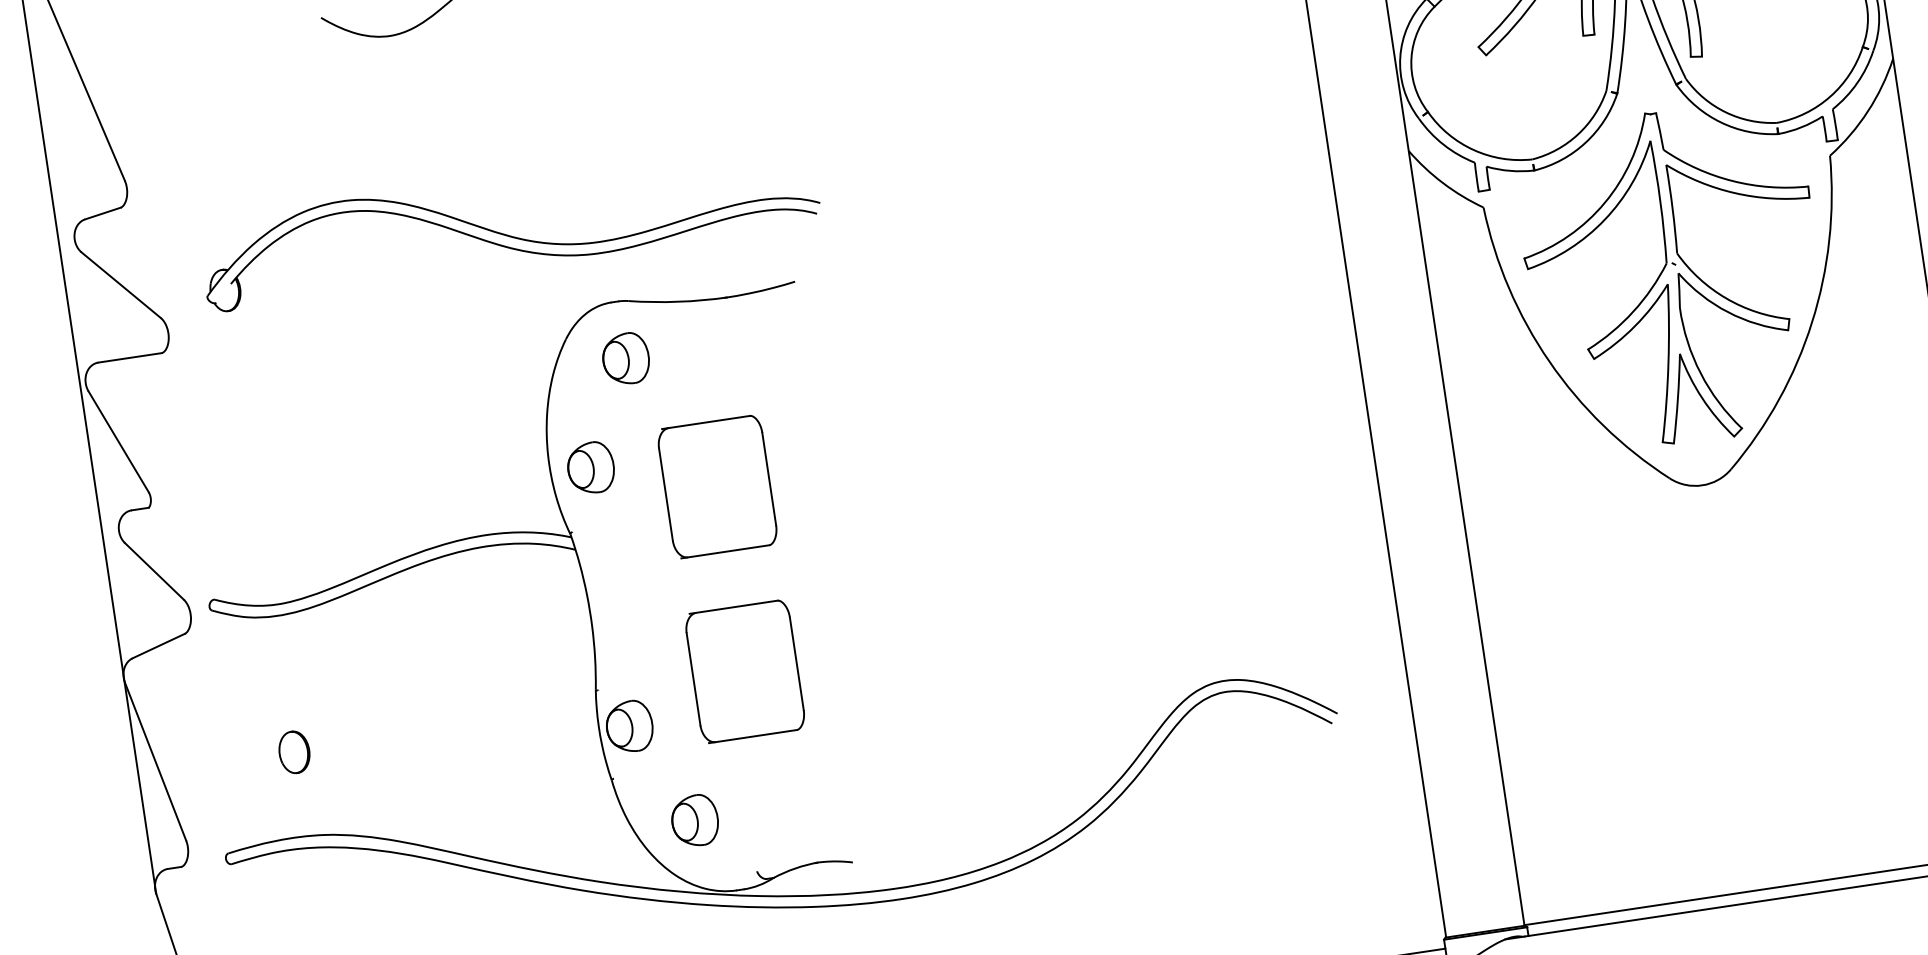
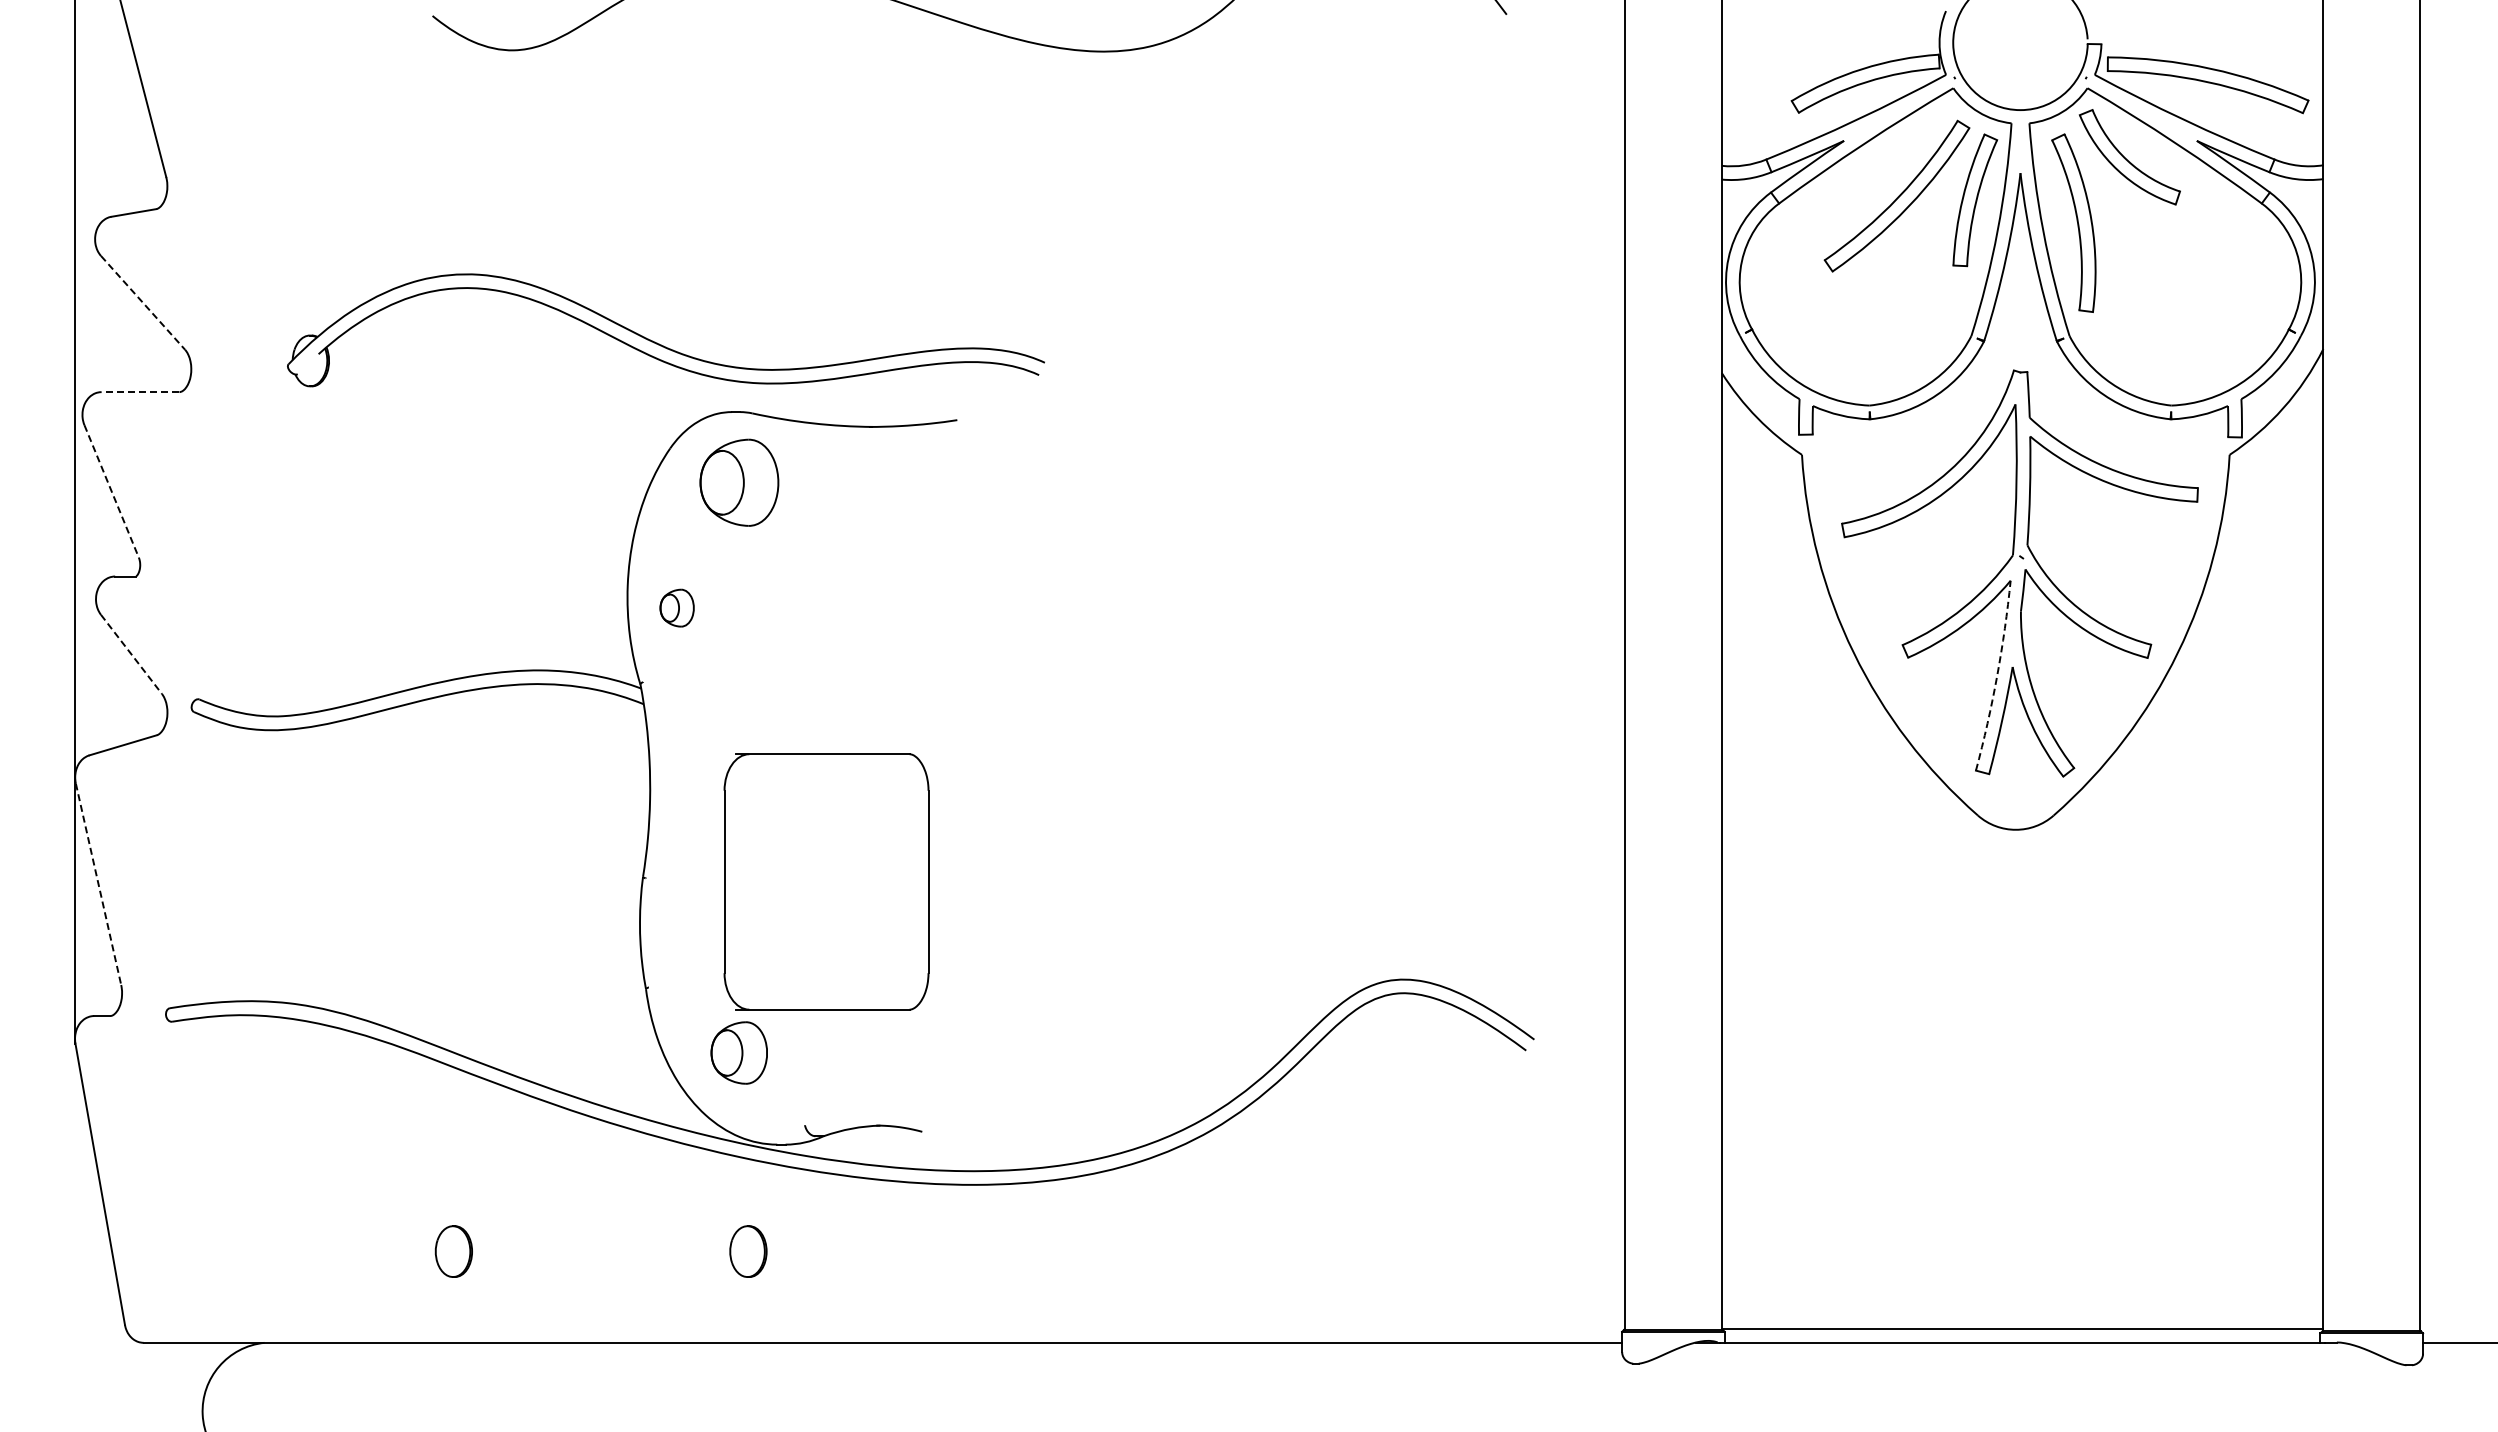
part: (505, 234) -> (659, 343), moved
line: (121, 284) -> (143, 302), solid -> dashed
line: (130, 358) -> (140, 392), solid -> dashed
part: (625, 358) -> (738, 482), size x1.4
arc: (1668, 363) -> (1997, 676), solid -> dashed
line: (118, 441) -> (111, 491), solid -> dashed
part: (590, 467) -> (676, 607), size x0.6
part: (717, 486) -> (826, 653), removed
line: (154, 571) -> (131, 654), solid -> dashed
part: (744, 671) -> (826, 881), size x1.6
part: (629, 726) -> (676, 927), removed
part: (294, 751) -> (267, 897), removed
line: (155, 761) -> (98, 884), solid -> dashed

